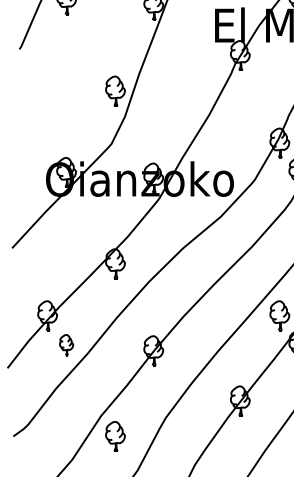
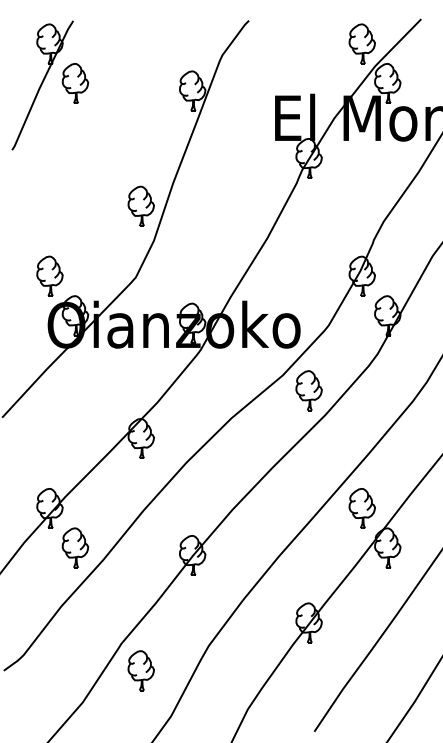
part: (47, 142) -> (49, 275), added
part: (239, 228) -> (308, 390), added
part: (66, 344) -> (75, 547), size x1.43

